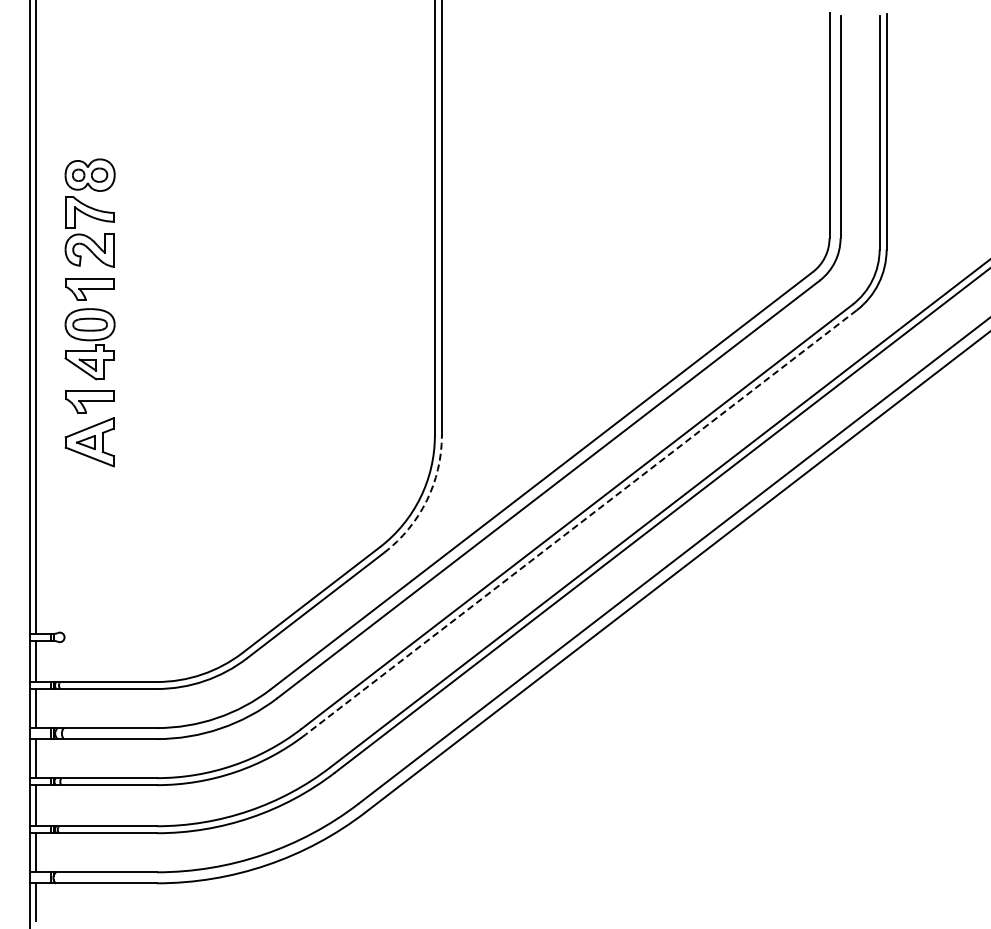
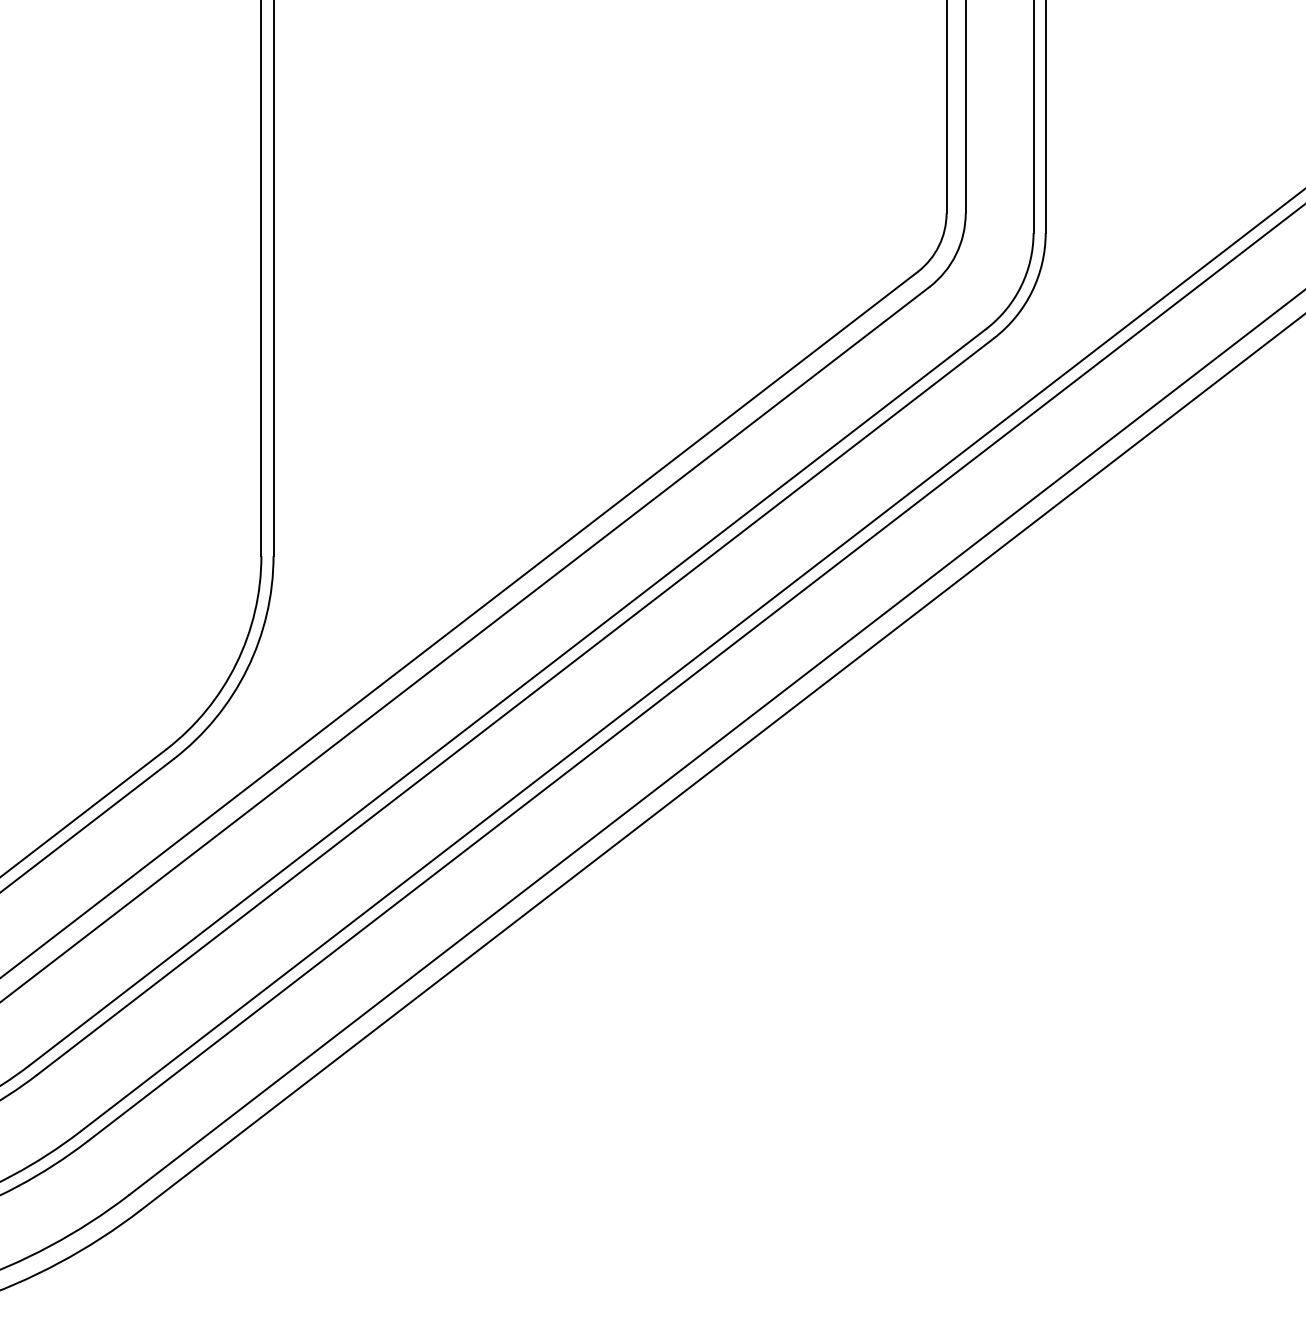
arc: (426, 500) -> (246, 668), dashed -> solid
line: (581, 522) -> (515, 706), dashed -> solid

